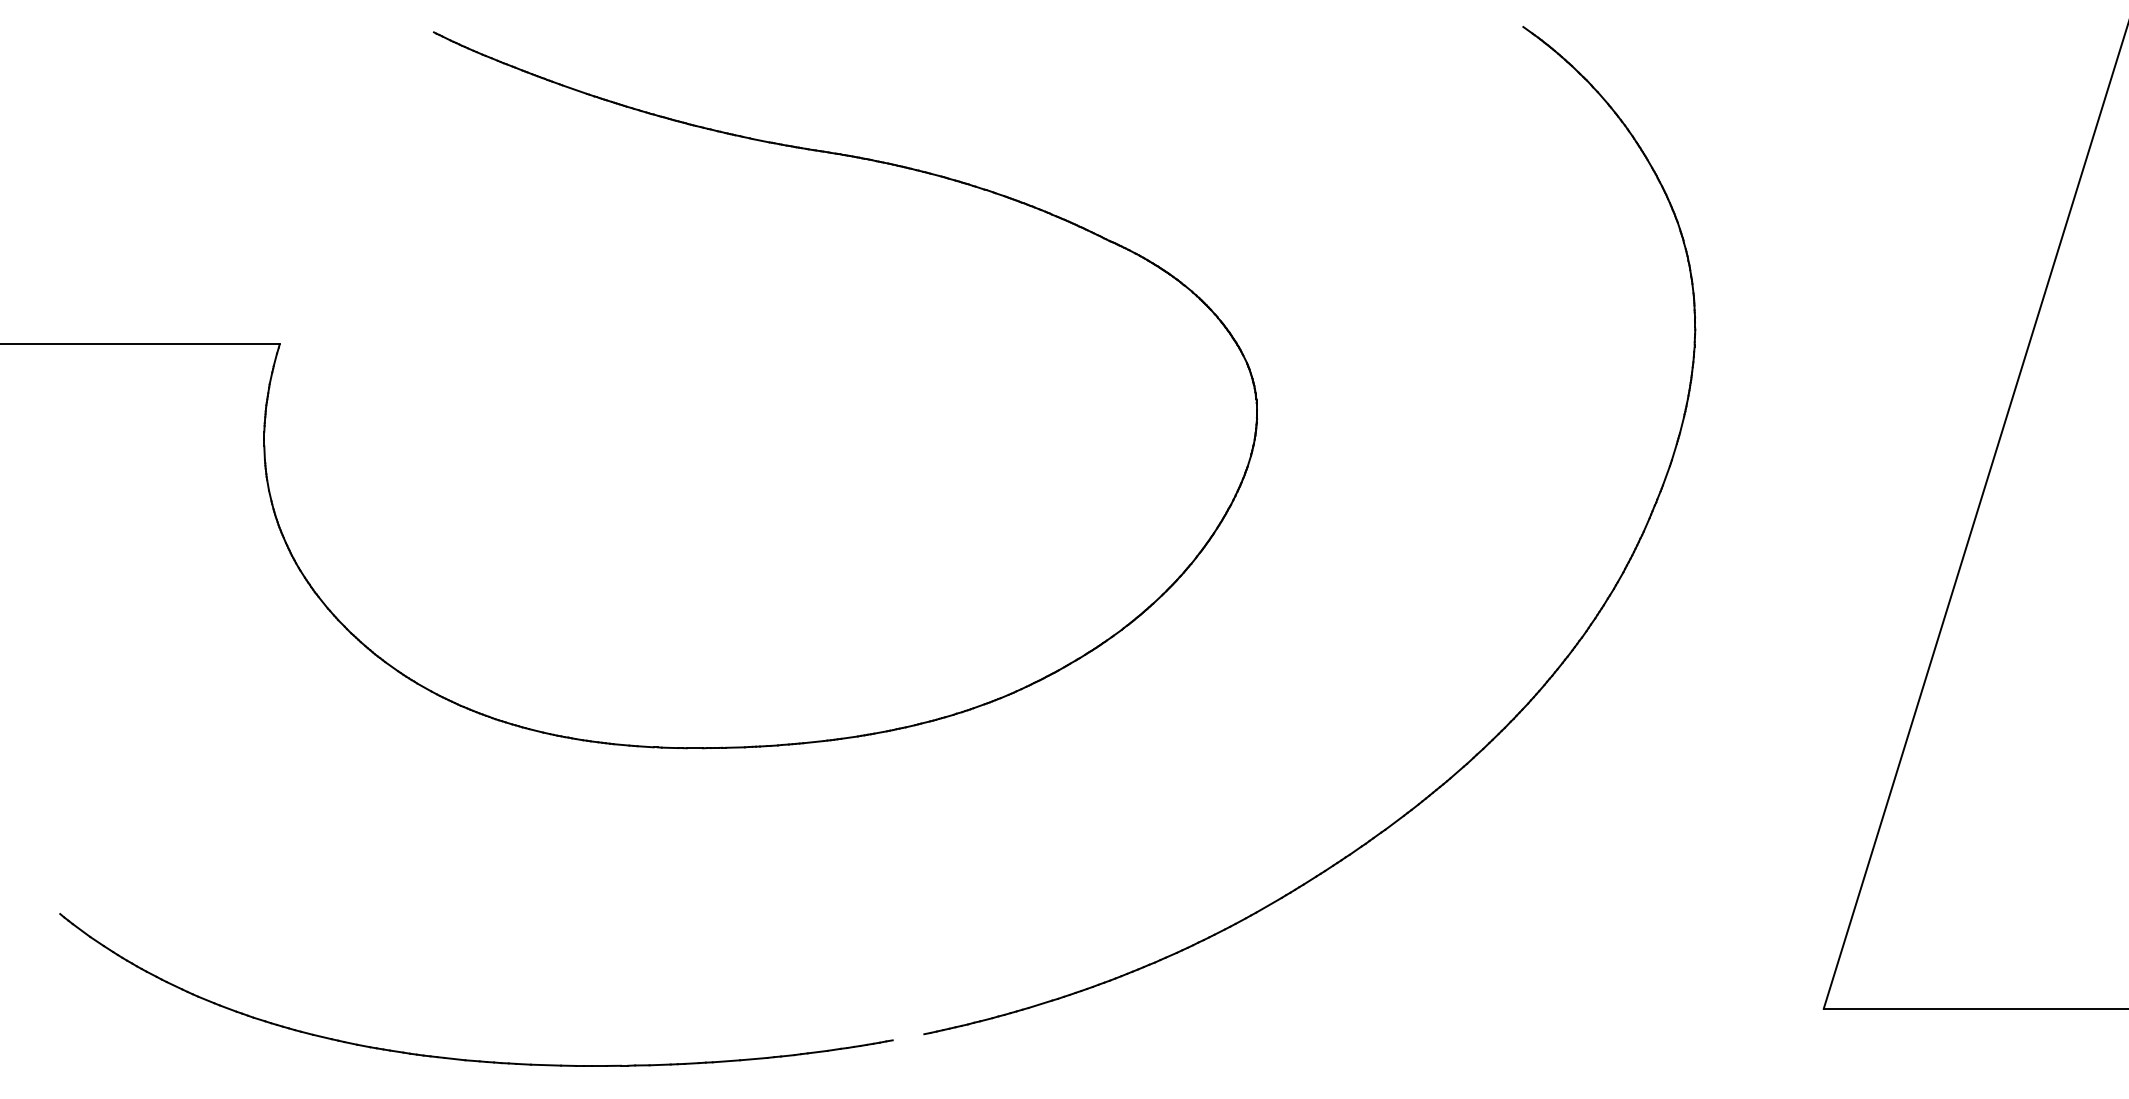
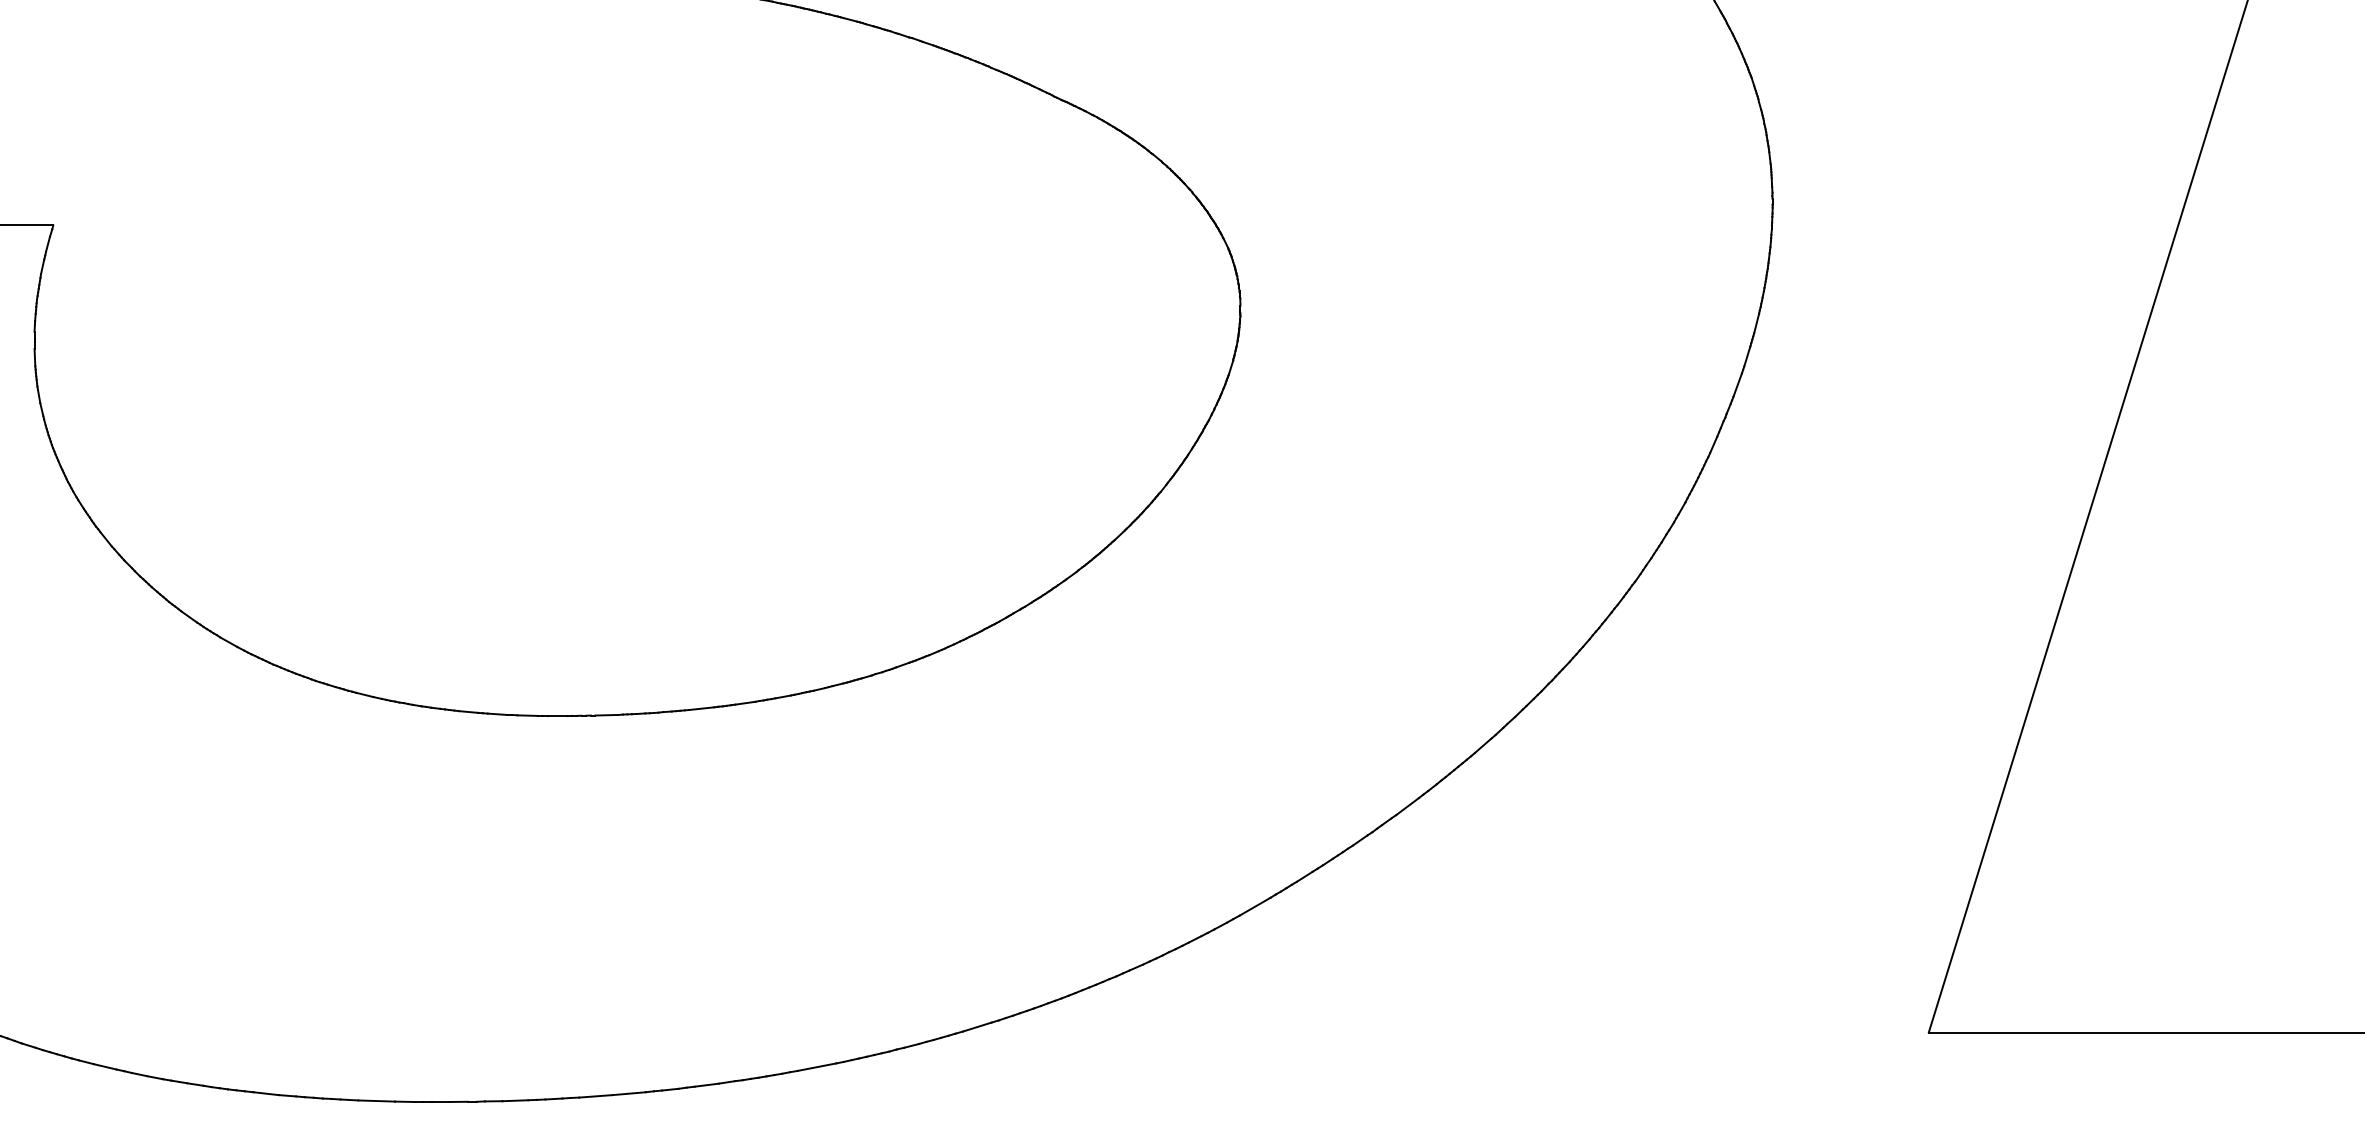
line: (908, 1037) -> (817, 1067), added

